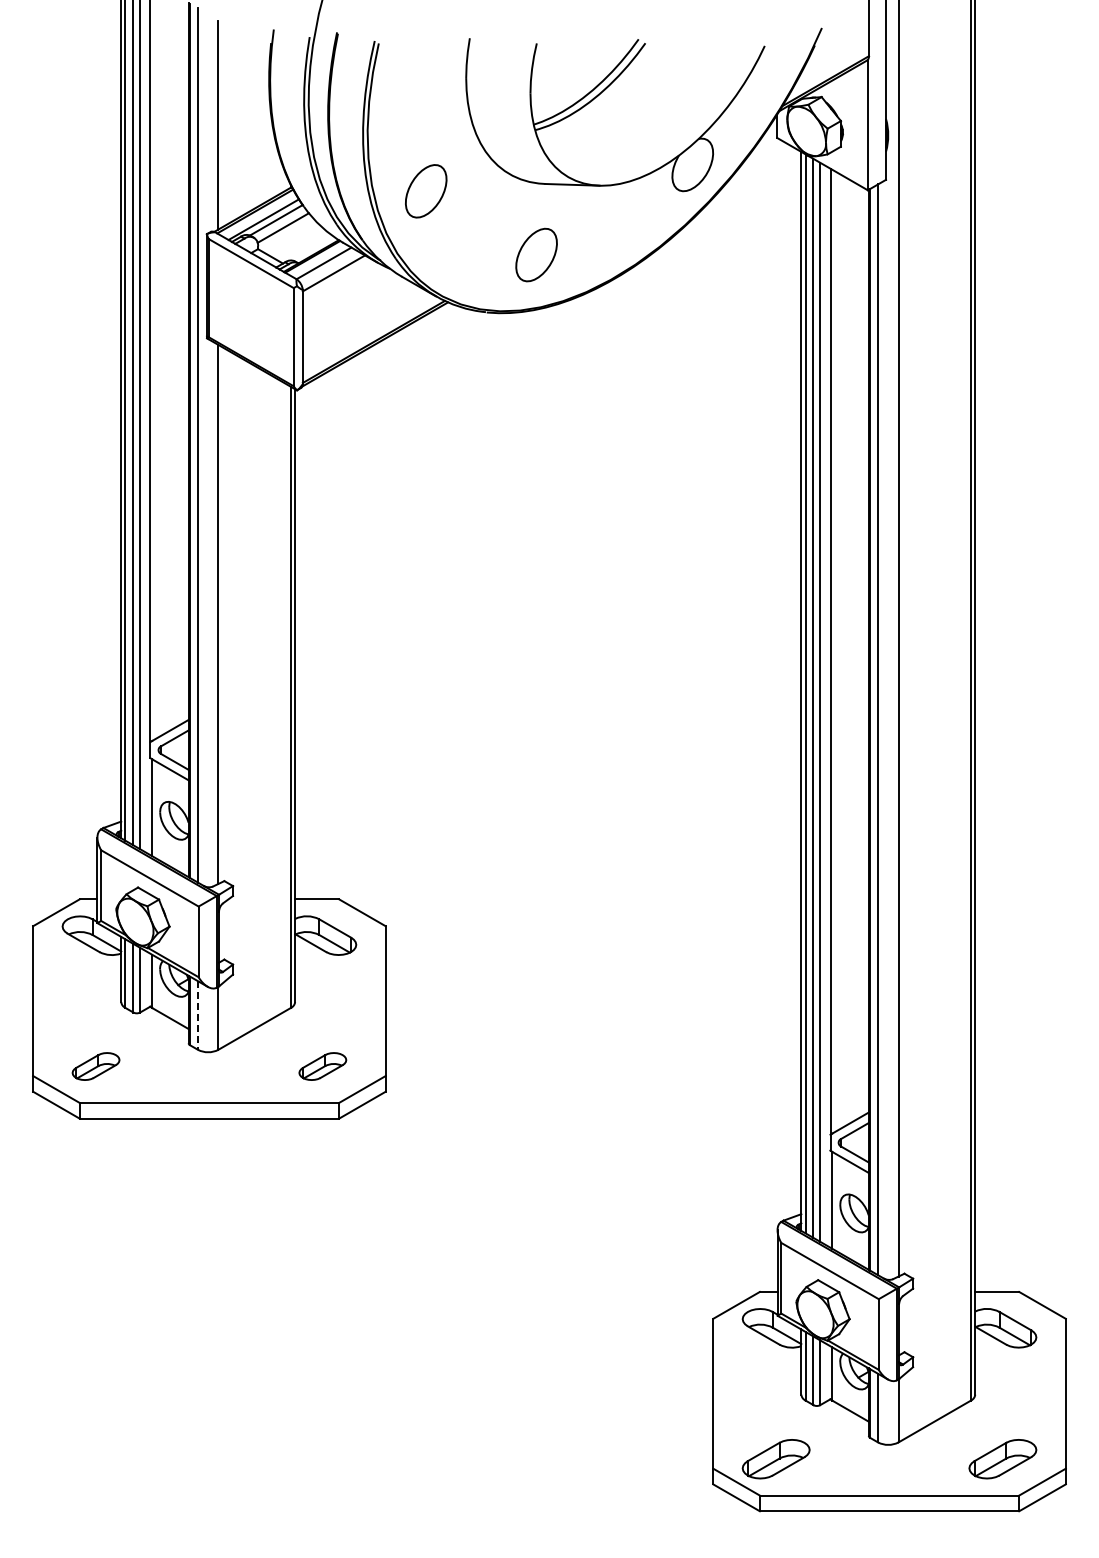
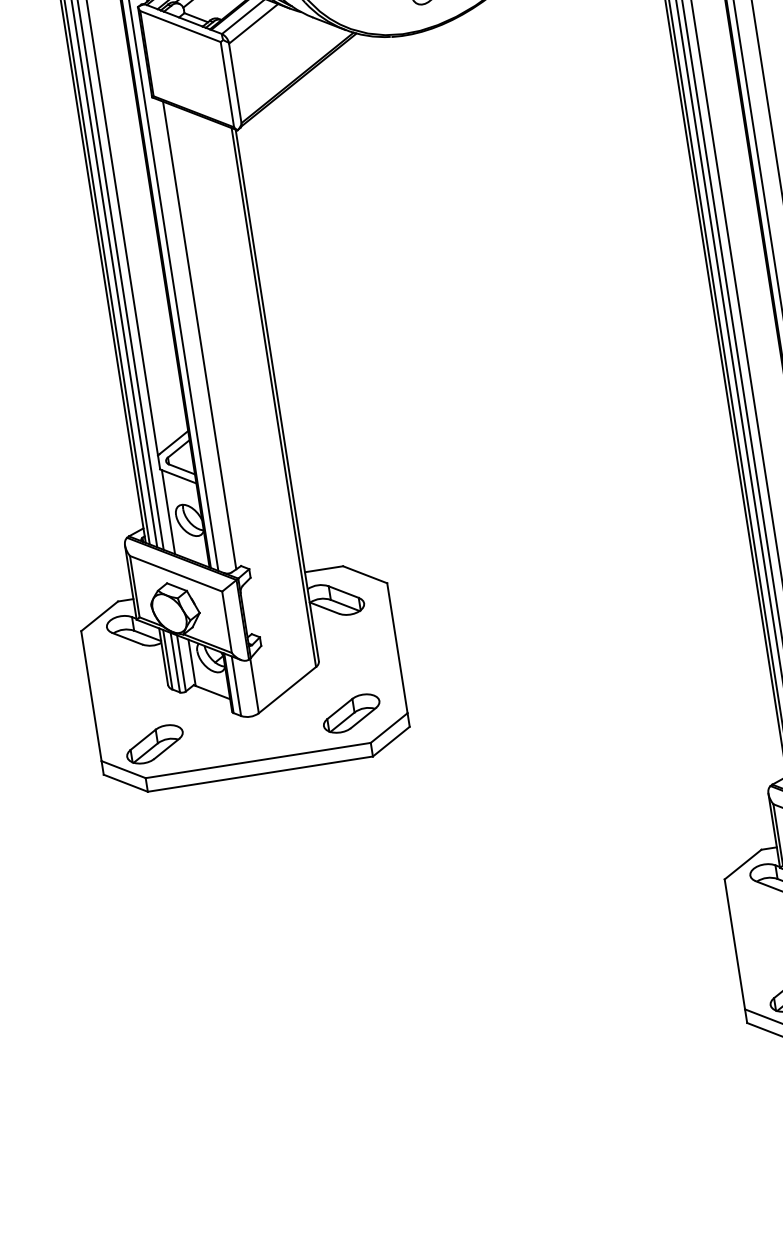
line: (197, 1015) -> (236, 686), dashed -> solid
part: (95, 1066) -> (154, 744), size x1.43
part: (322, 1066) -> (351, 713), size x1.43

